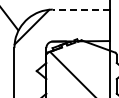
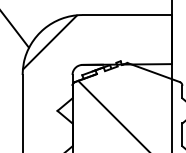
line: (81, 9) -> (127, 14), dashed -> solid

